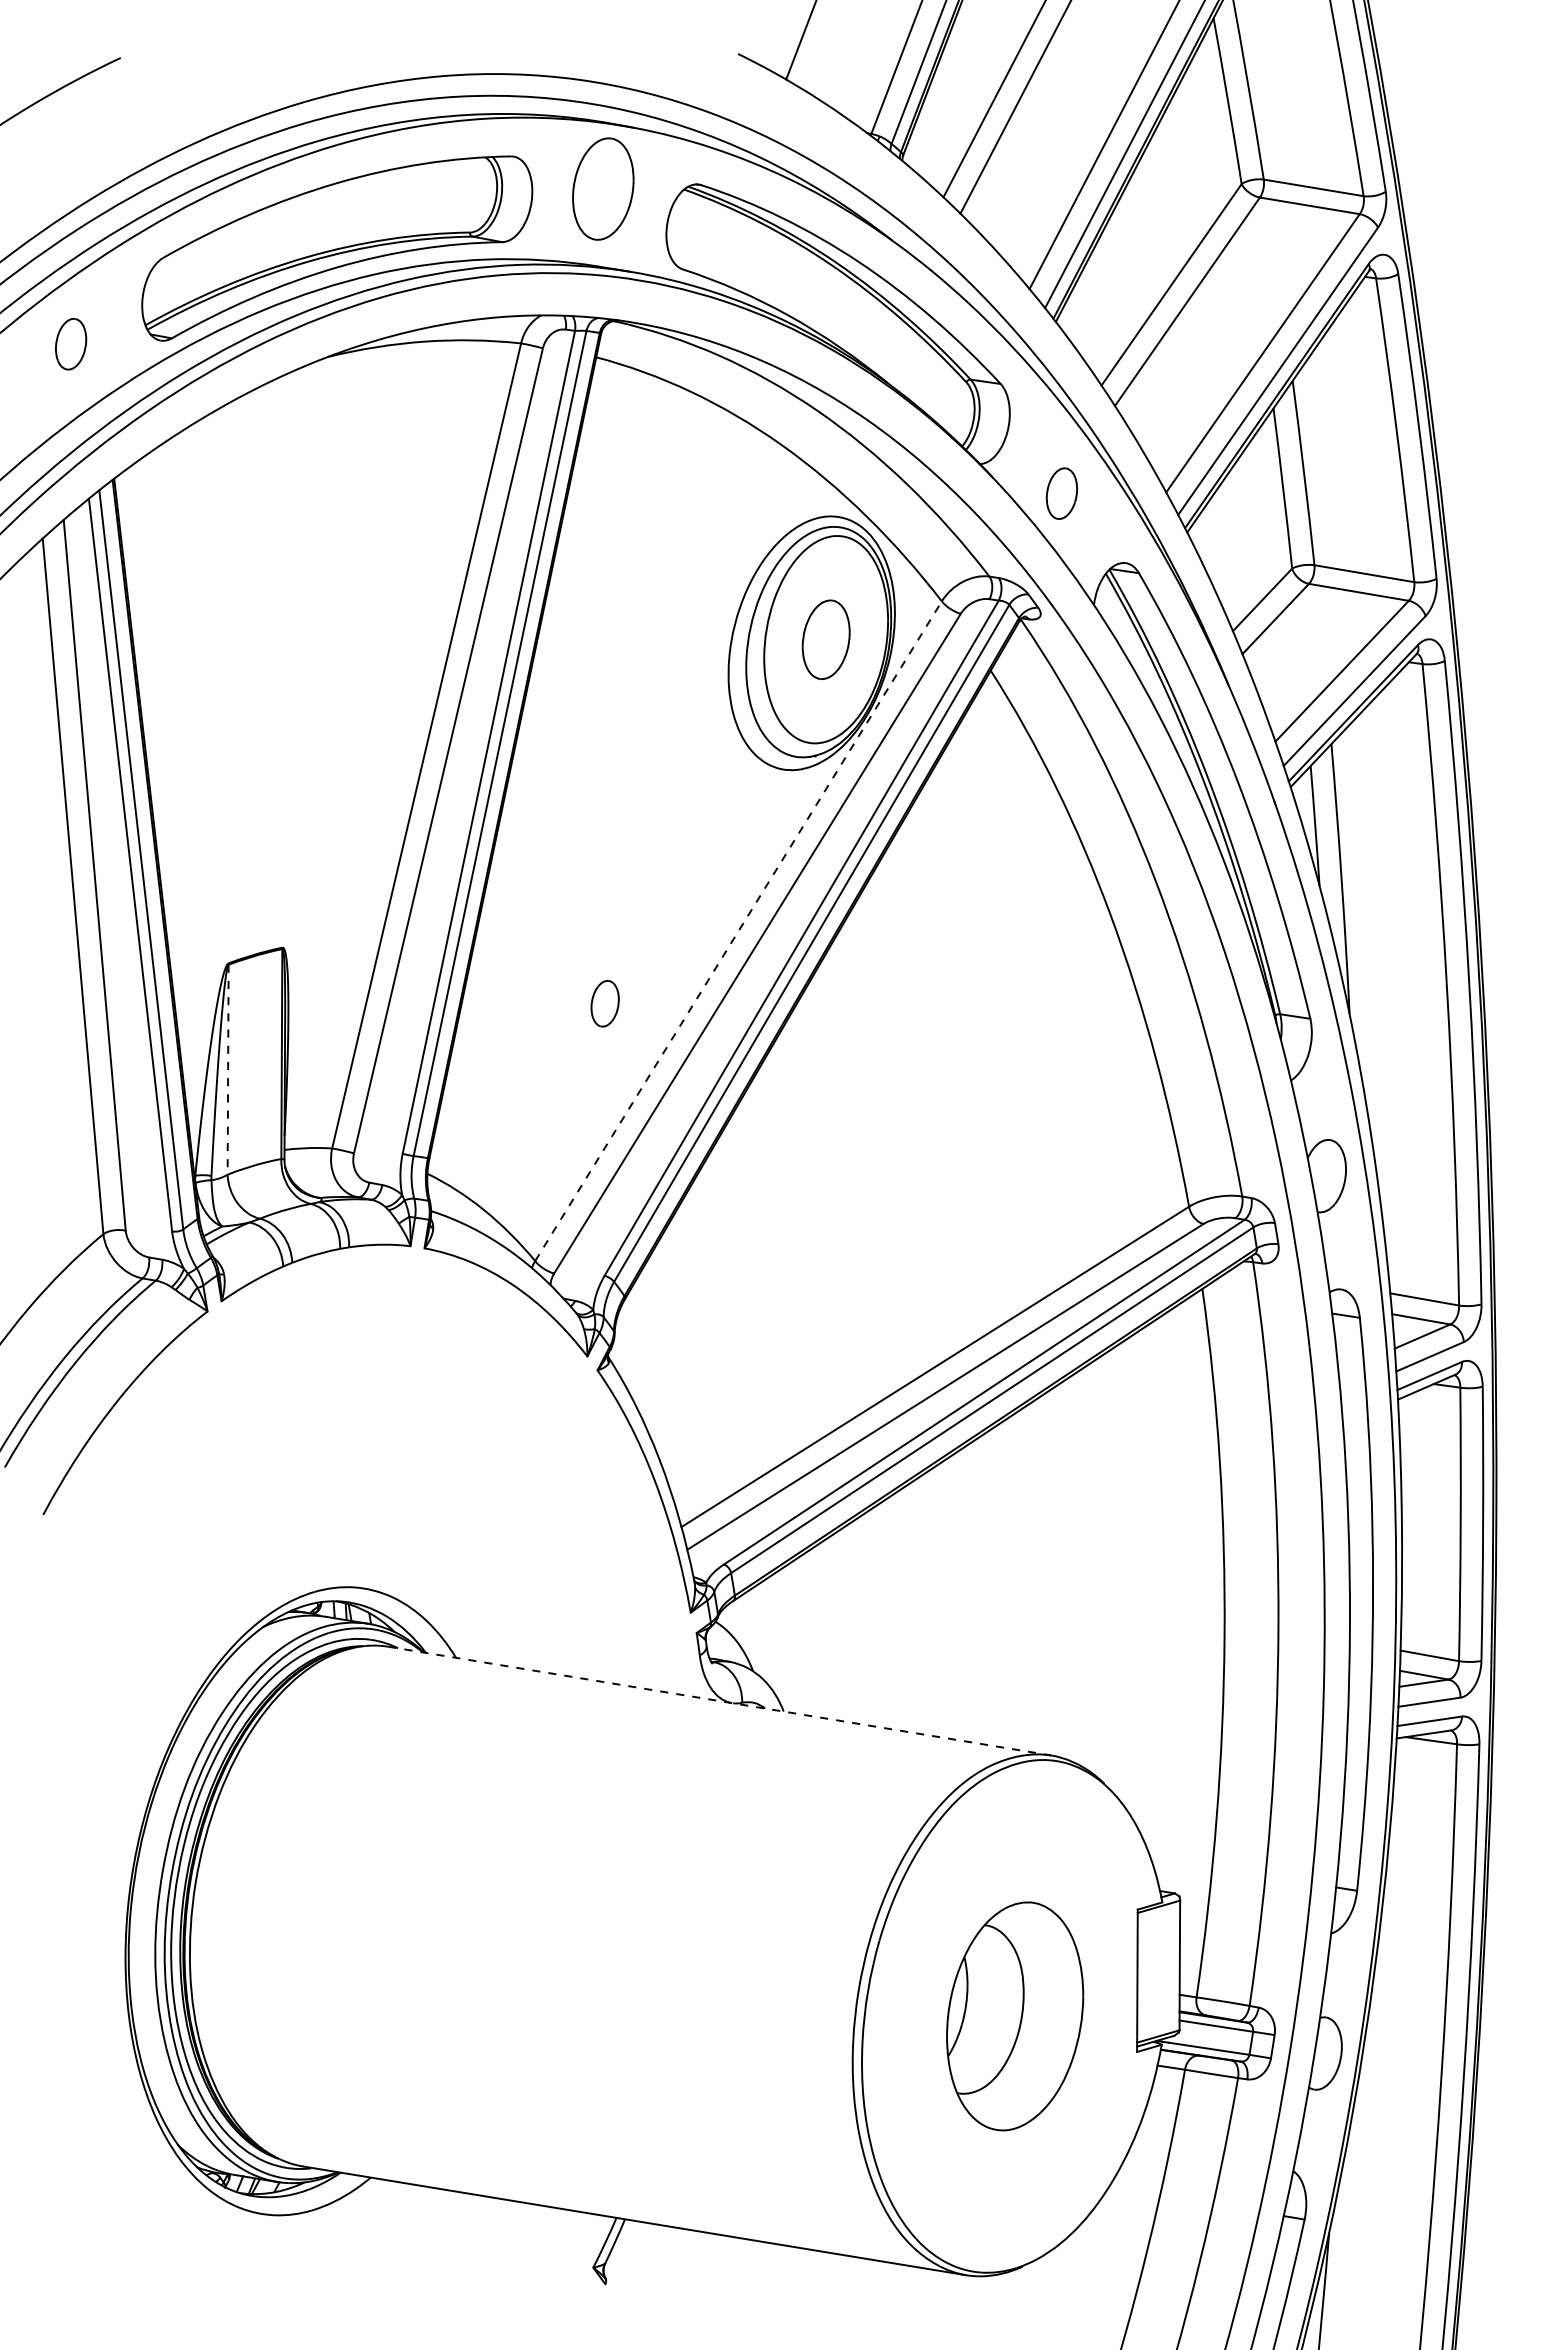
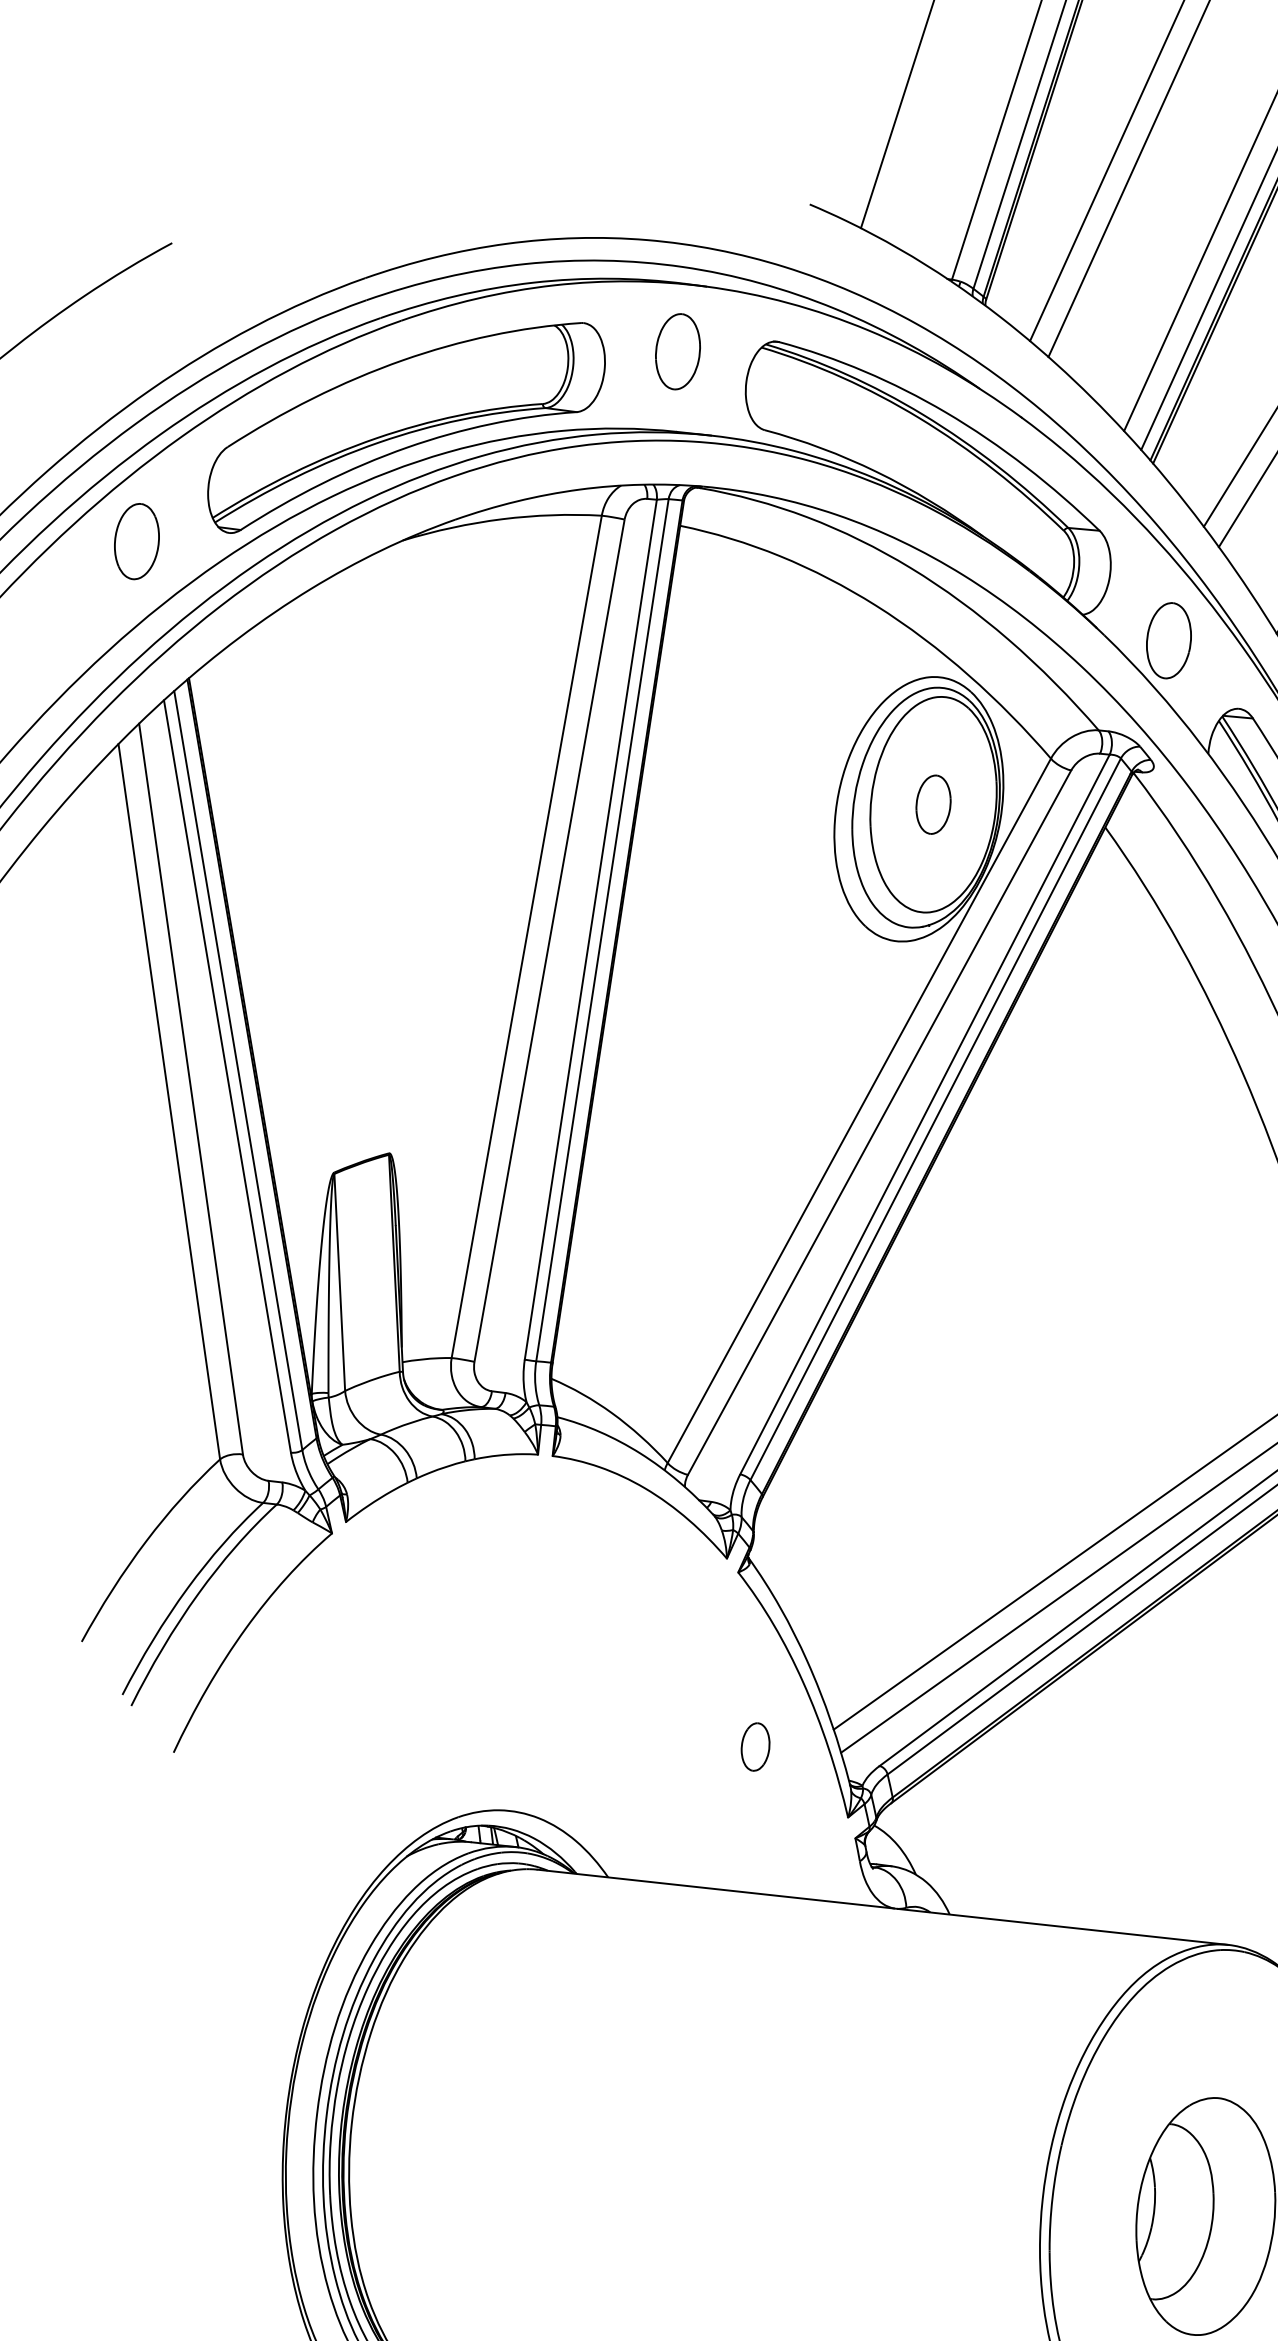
part: (602, 189) -> (677, 352), size x0.71
part: (70, 344) -> (136, 542), size x1.43
part: (1061, 493) -> (1168, 640), size x1.43
part: (825, 639) -> (932, 804), size x0.71
line: (738, 930) -> (859, 1110), dashed -> solid
part: (604, 1003) -> (754, 1746), moved
line: (228, 1069) -> (340, 1282), dashed -> solid
line: (719, 1701) -> (882, 1907), dashed -> solid

